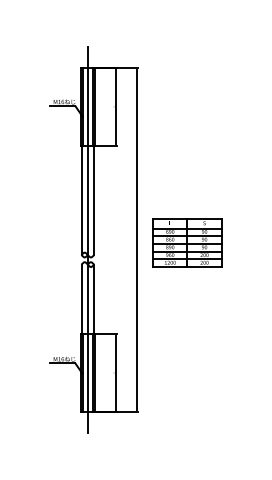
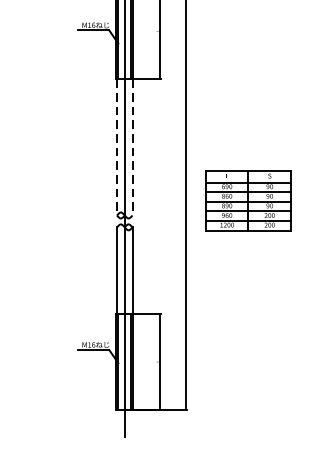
line: (81, 200) -> (116, 147), solid -> dashed
line: (94, 200) -> (133, 147), solid -> dashed

